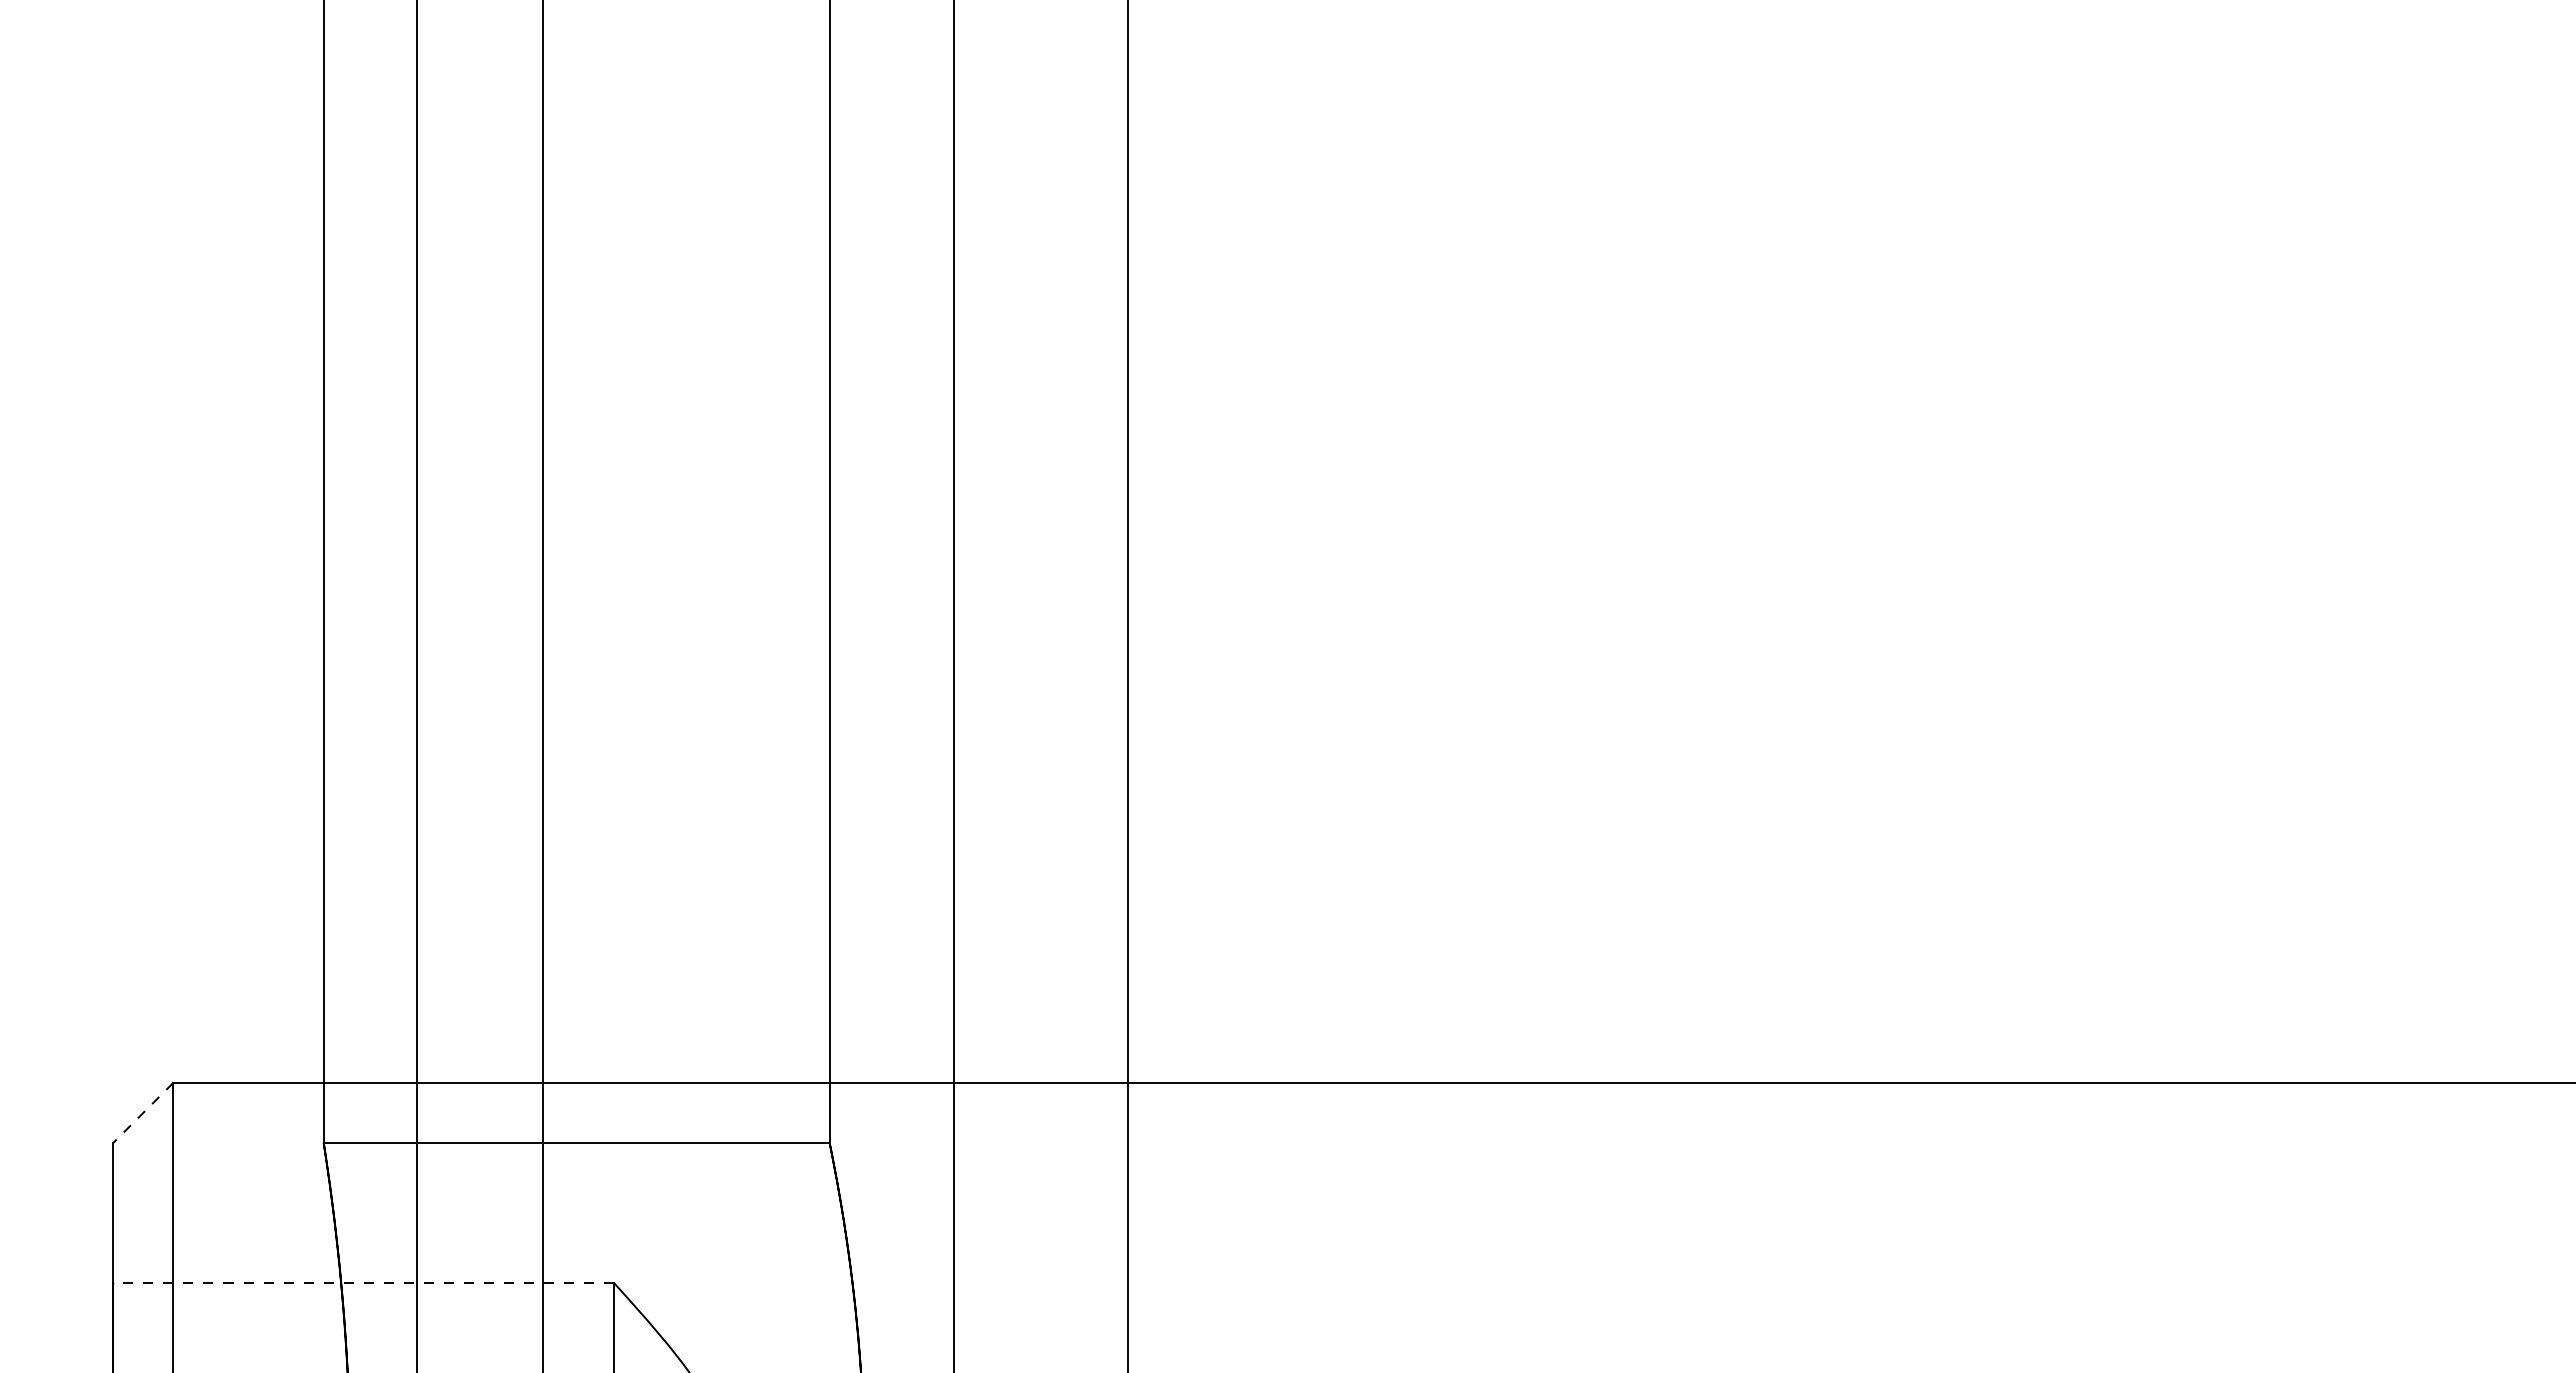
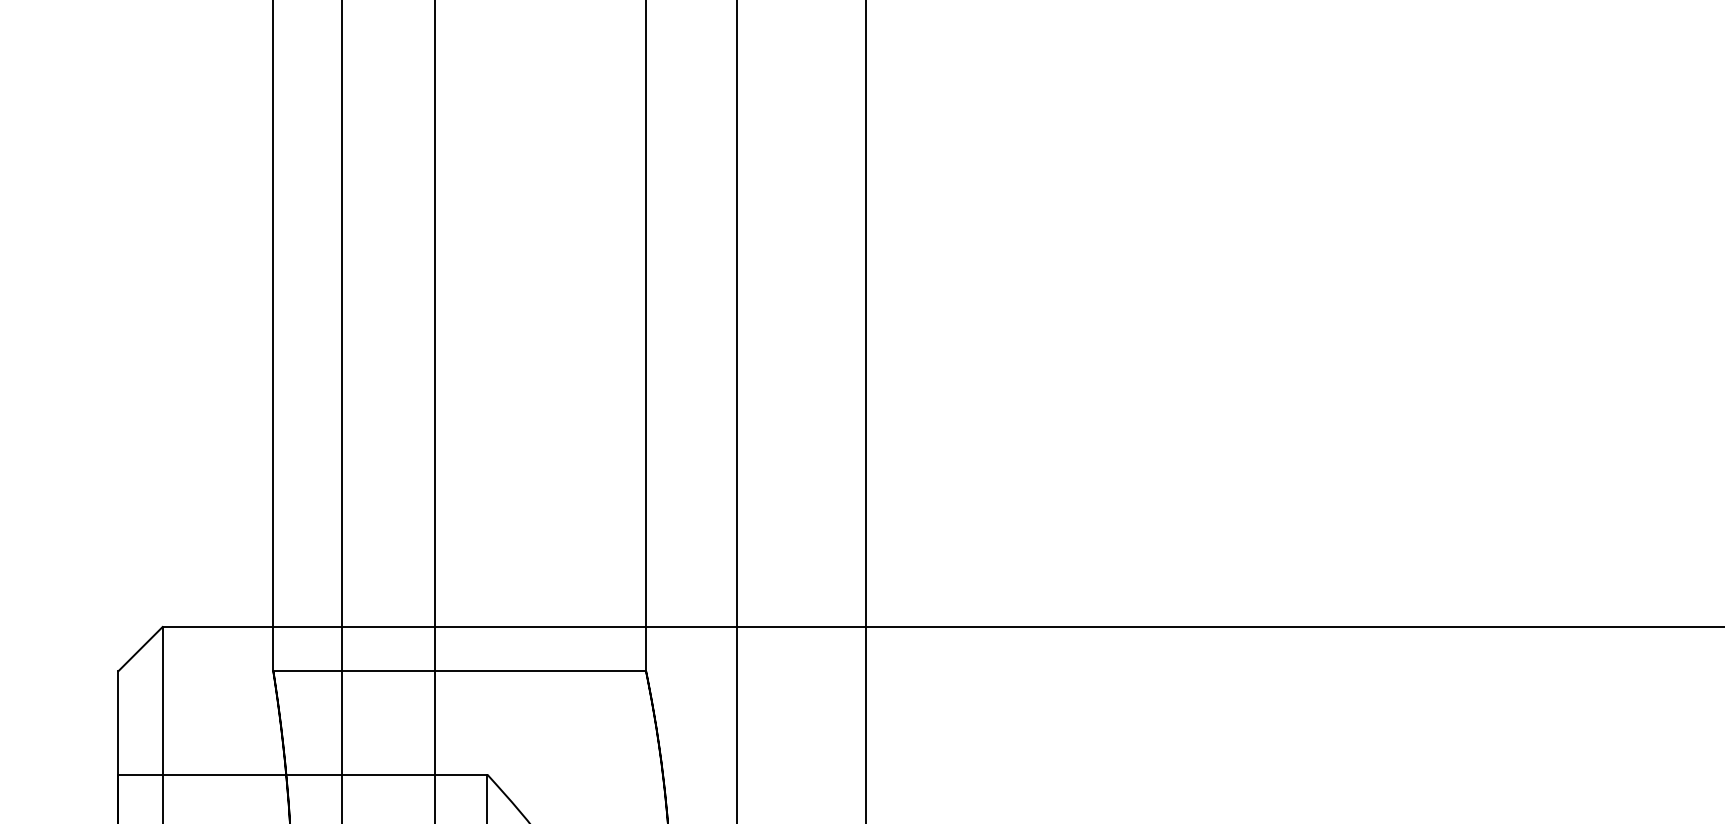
line: (143, 1112) -> (140, 648), dashed -> solid
line: (363, 1283) -> (302, 774), dashed -> solid

